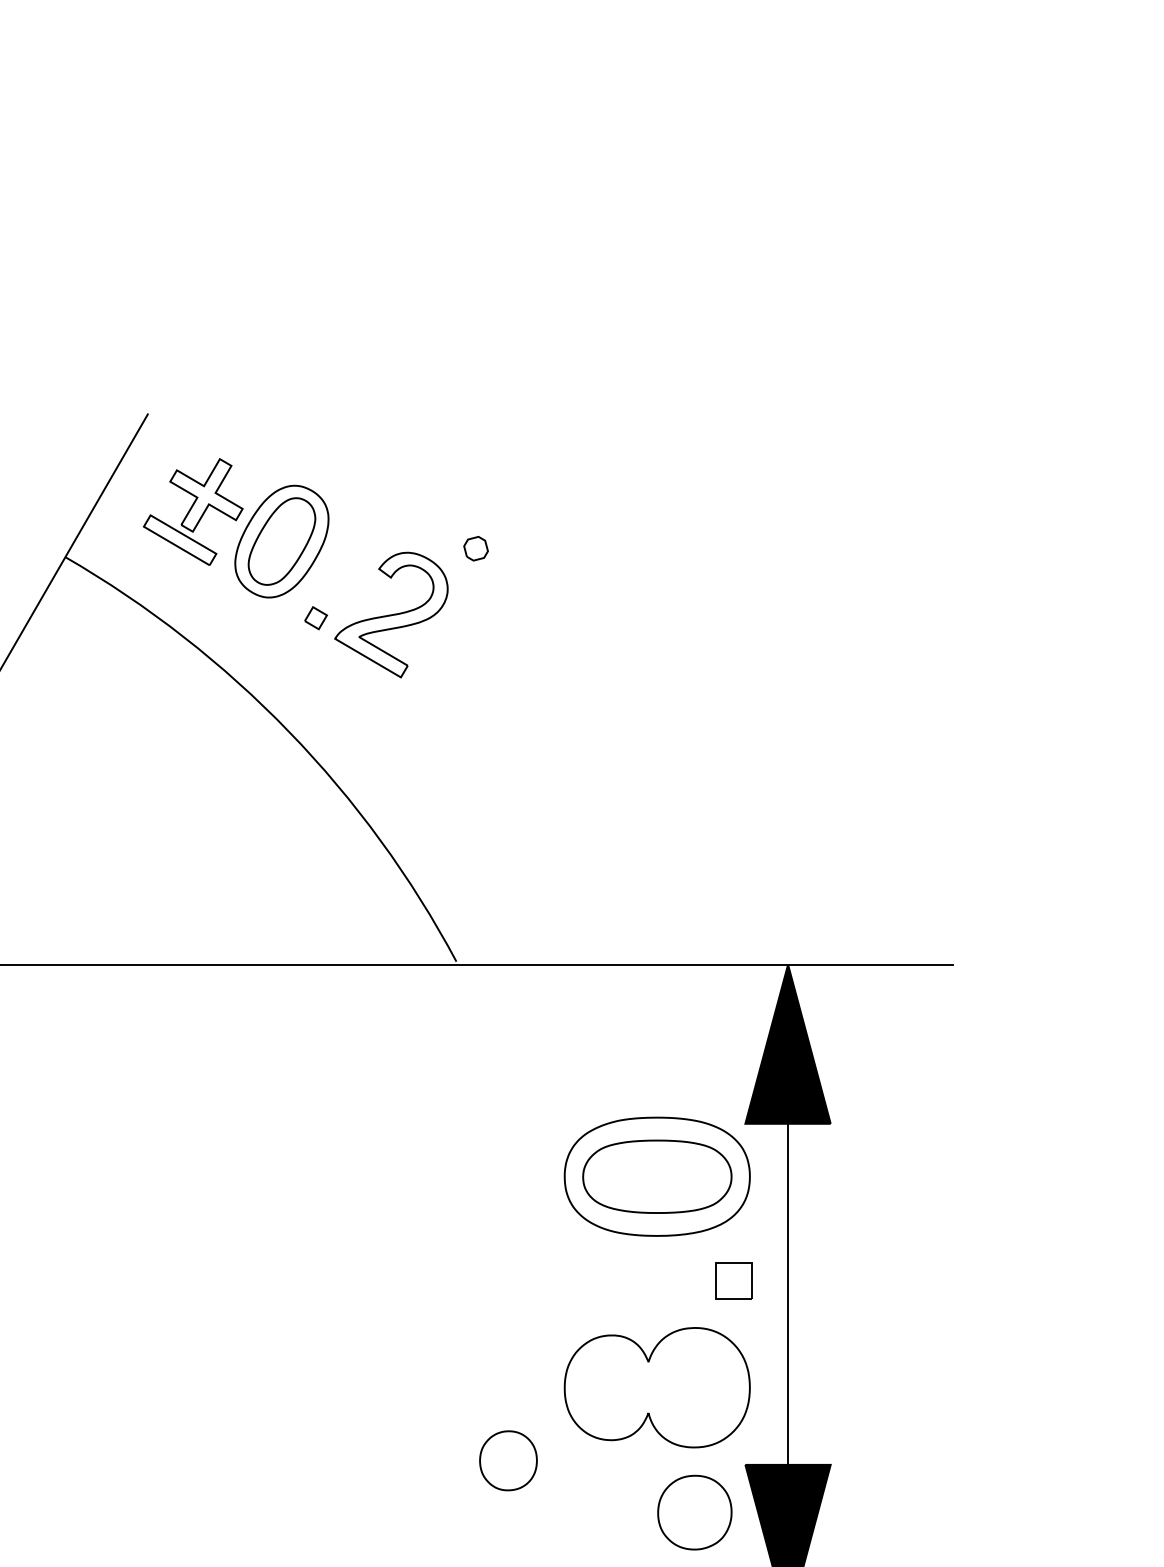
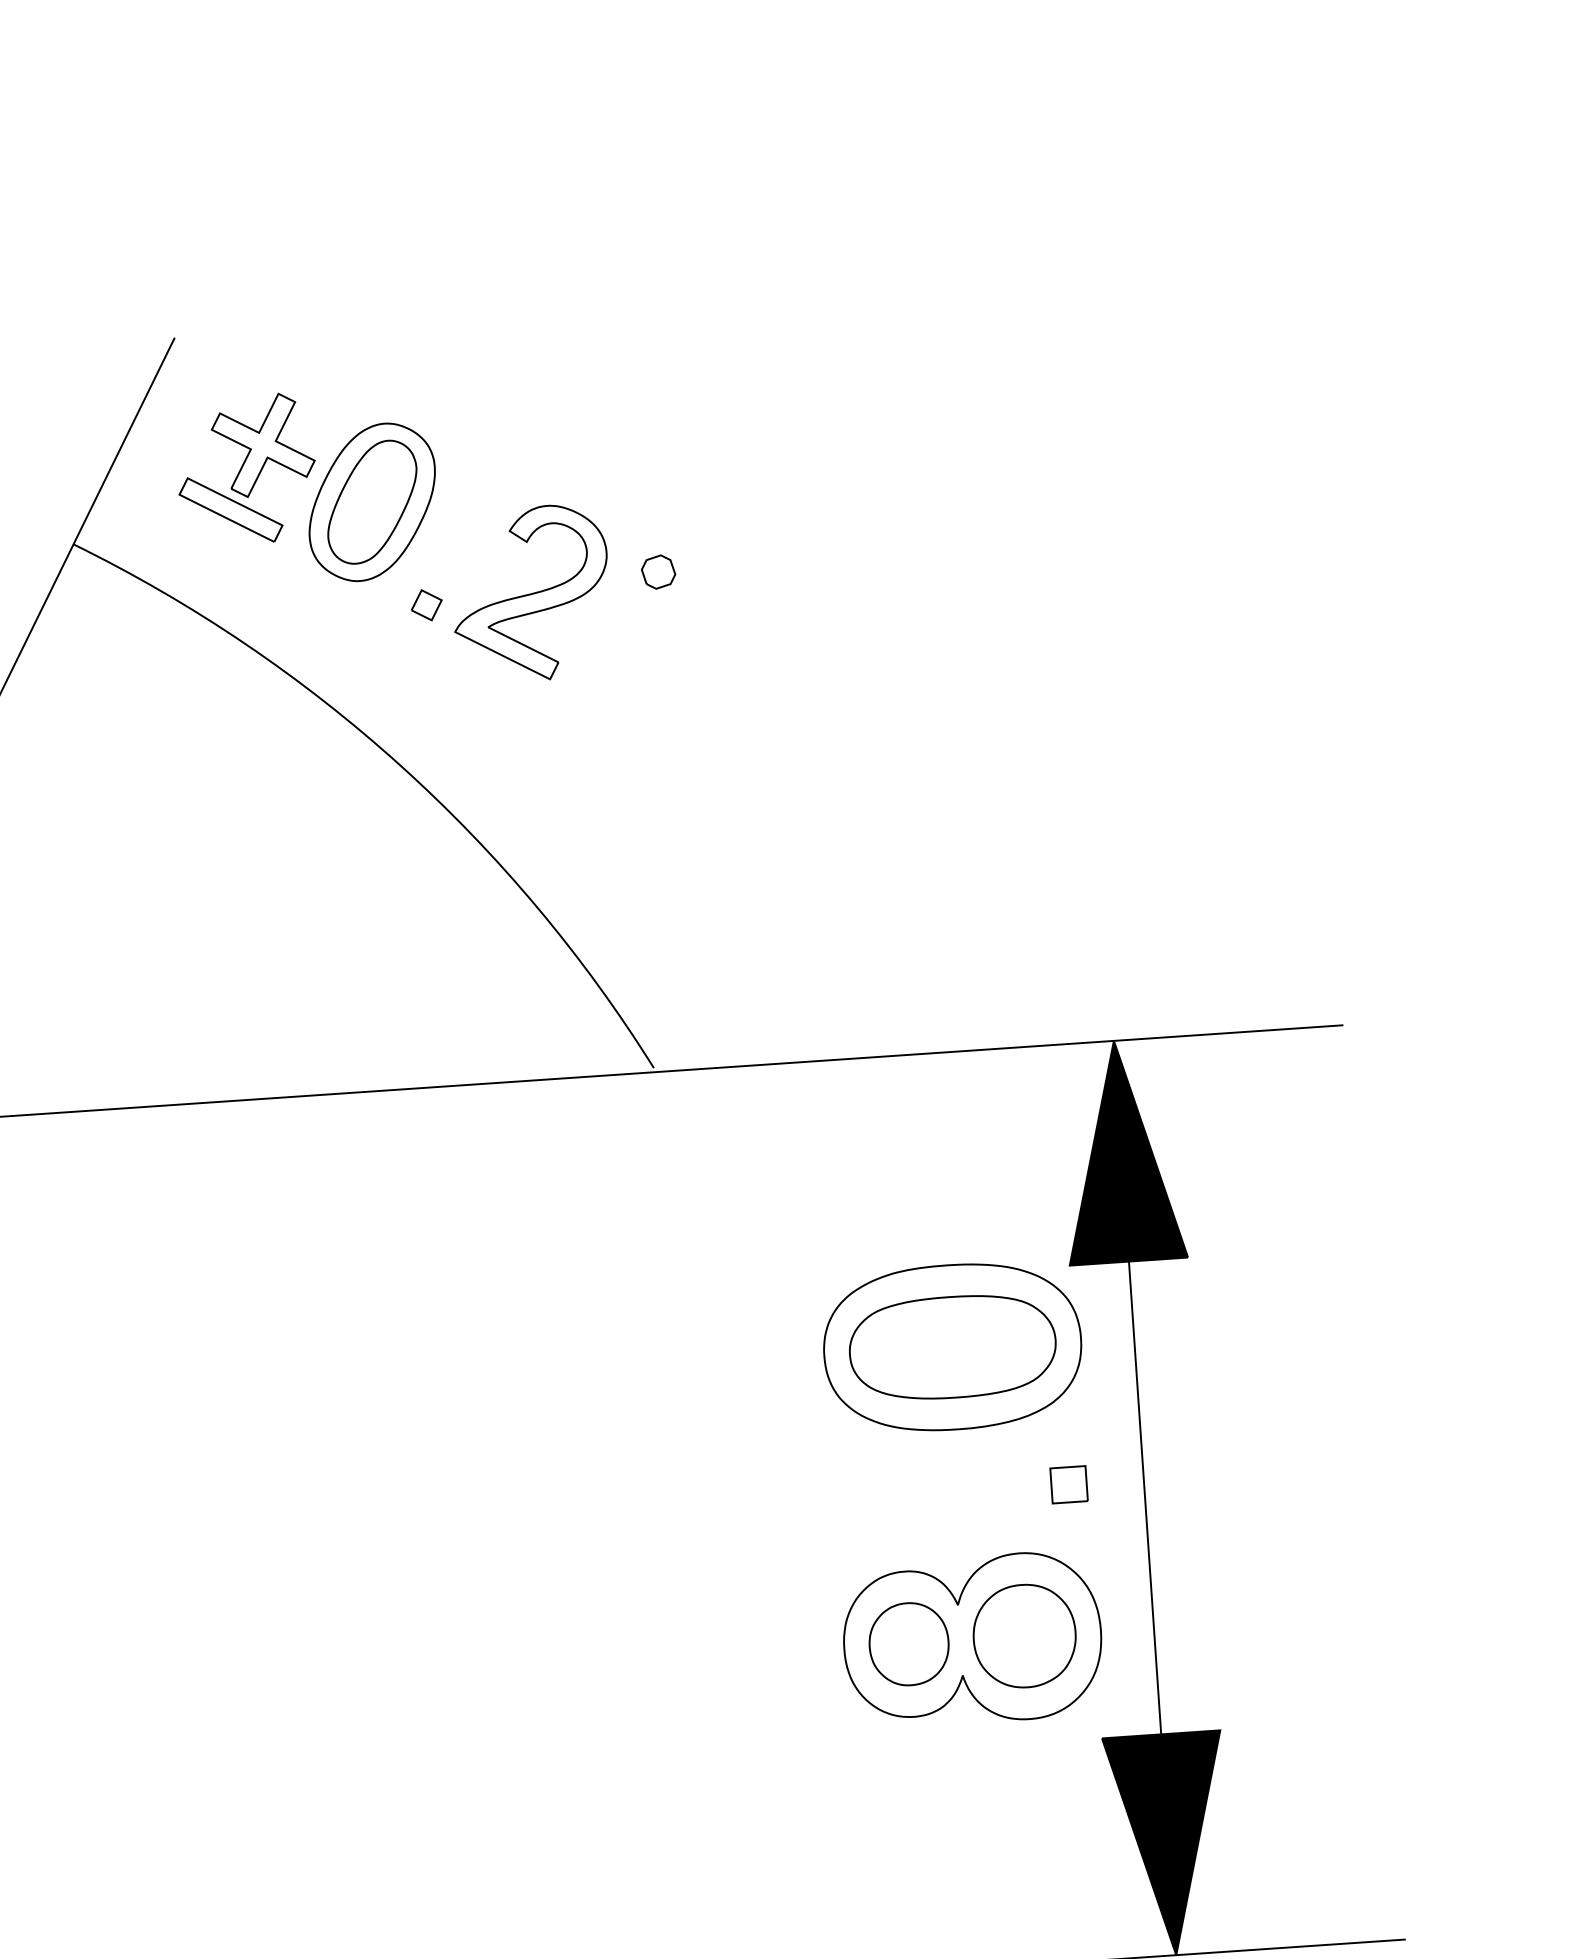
part: (475, 548) -> (657, 571), moved
part: (733, 1281) -> (1068, 1485), size x0.71
part: (508, 1460) -> (909, 1643), moved
part: (694, 1512) -> (1024, 1635), moved

